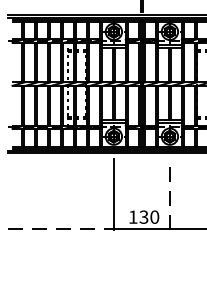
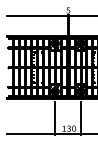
line: (171, 192) -> (81, 117), dashed -> solid
line: (62, 229) -> (31, 134), dashed -> solid

